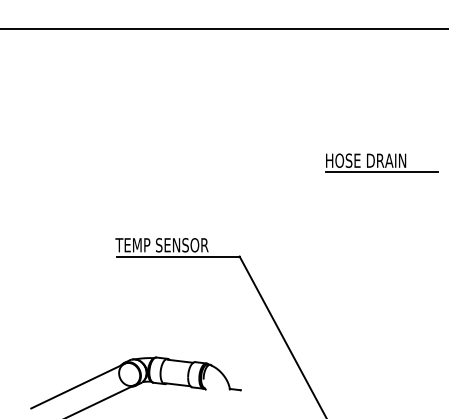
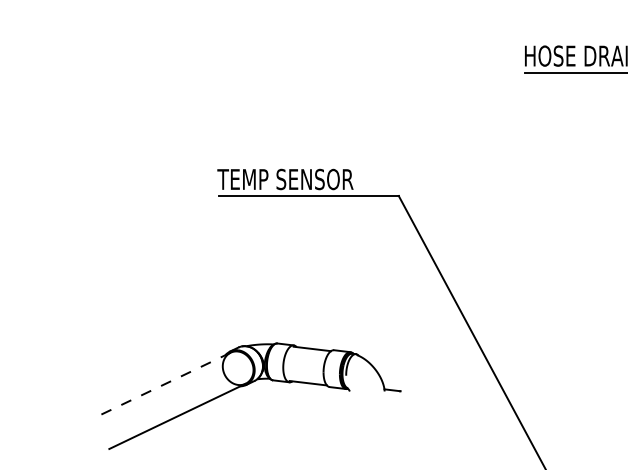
line: (77, 386) -> (162, 385), solid -> dashed

